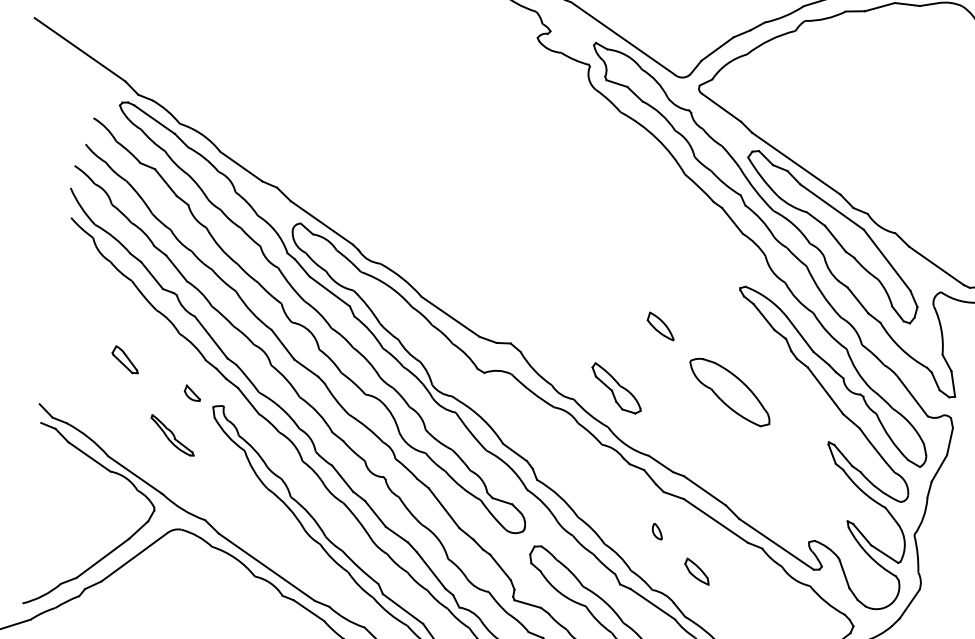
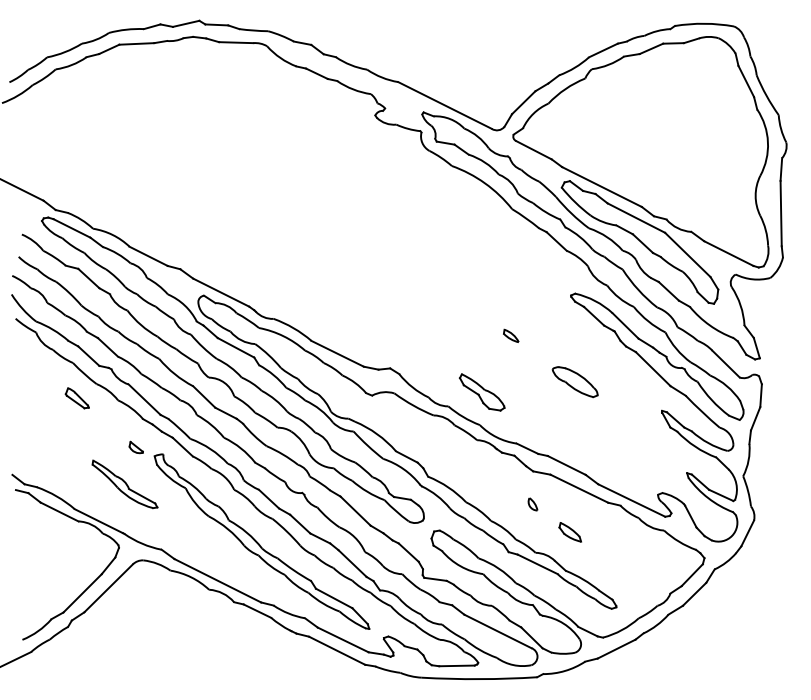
part: (661, 325) -> (511, 335), size x0.62
part: (124, 359) -> (76, 398), moved
part: (728, 392) -> (574, 382), size x0.62
part: (172, 435) -> (124, 484), size x1.67

